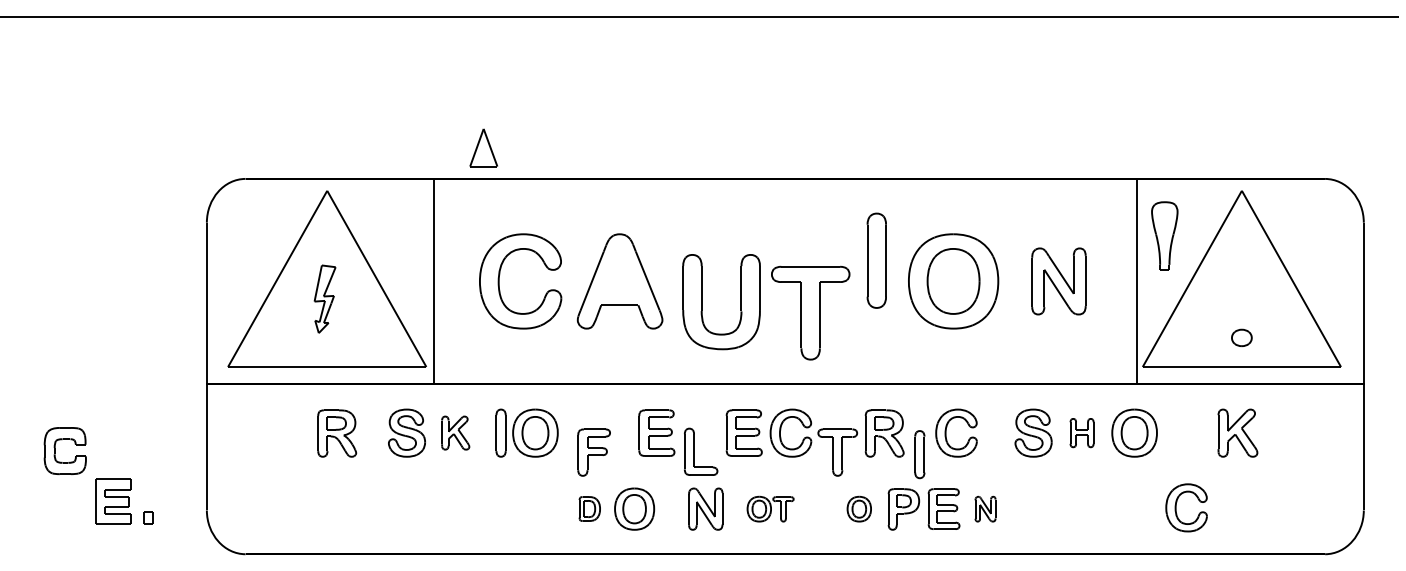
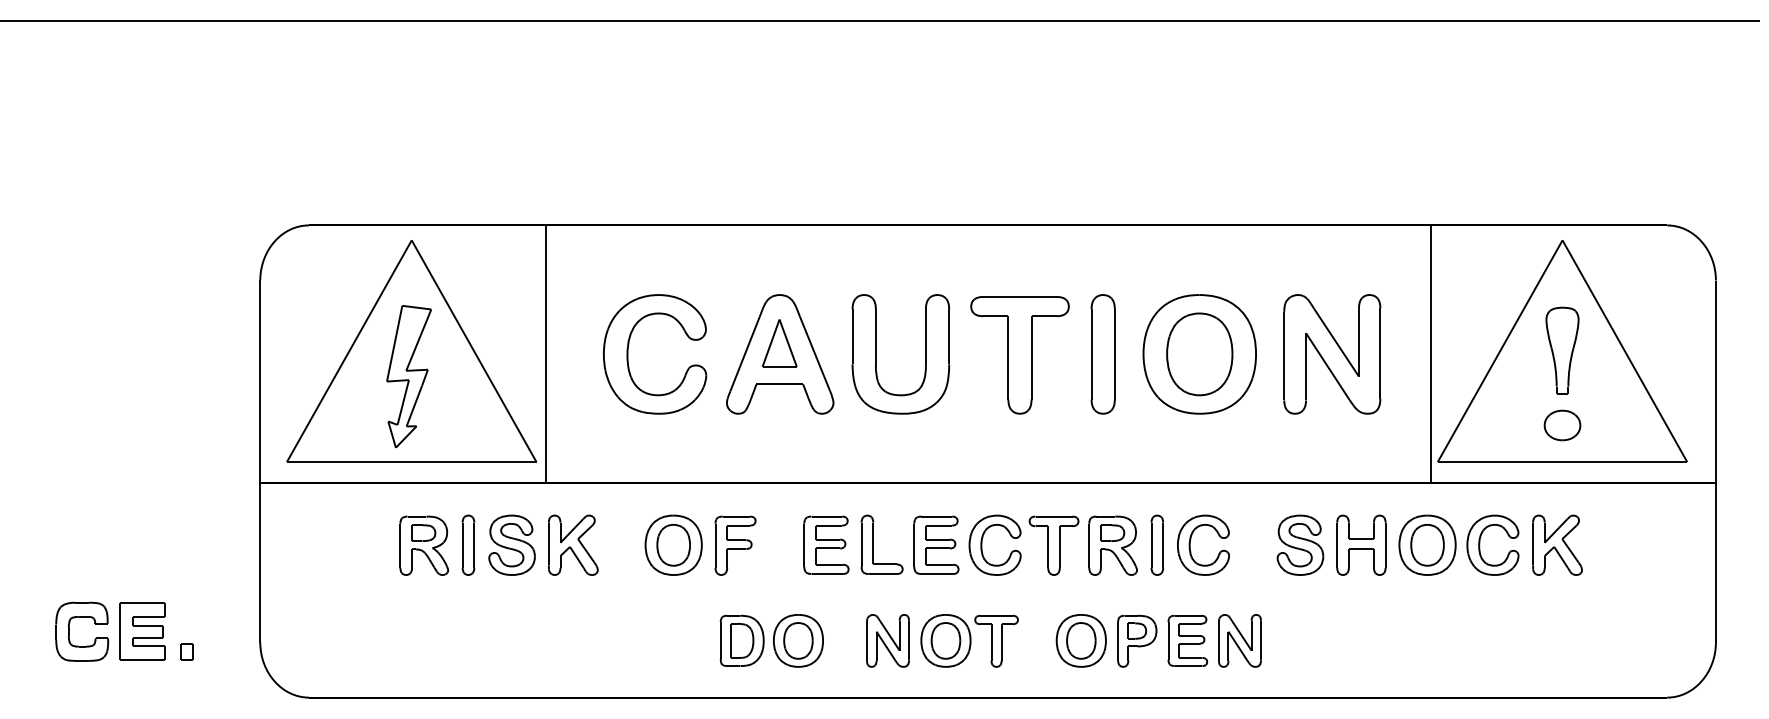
part: (483, 147) -> (779, 343), moved
part: (1164, 236) -> (1562, 350), moved
part: (876, 260) -> (1102, 354), moved
part: (1059, 281) -> (1332, 354), size x1.43
part: (324, 299) -> (408, 376), size x1.67
part: (702, 302) -> (876, 354), moved
part: (810, 313) -> (1019, 355), moved
part: (1241, 337) -> (1562, 425), size x1.43
part: (455, 432) -> (573, 544), size x1.43
part: (501, 432) -> (468, 544), moved
part: (1082, 432) -> (1361, 544), size x1.67
part: (55, 450) -> (69, 631), moved
part: (694, 451) -> (873, 544), moved
part: (594, 452) -> (735, 545), moved
part: (837, 452) -> (1053, 545), moved
part: (919, 453) -> (1156, 544), moved
part: (1176, 507) -> (1480, 544), moved
part: (589, 508) -> (741, 640), size x1.67
part: (770, 508) -> (969, 640), size x1.67
part: (858, 508) -> (1080, 640), size x1.67
part: (985, 508) -> (1239, 640), size x1.67

